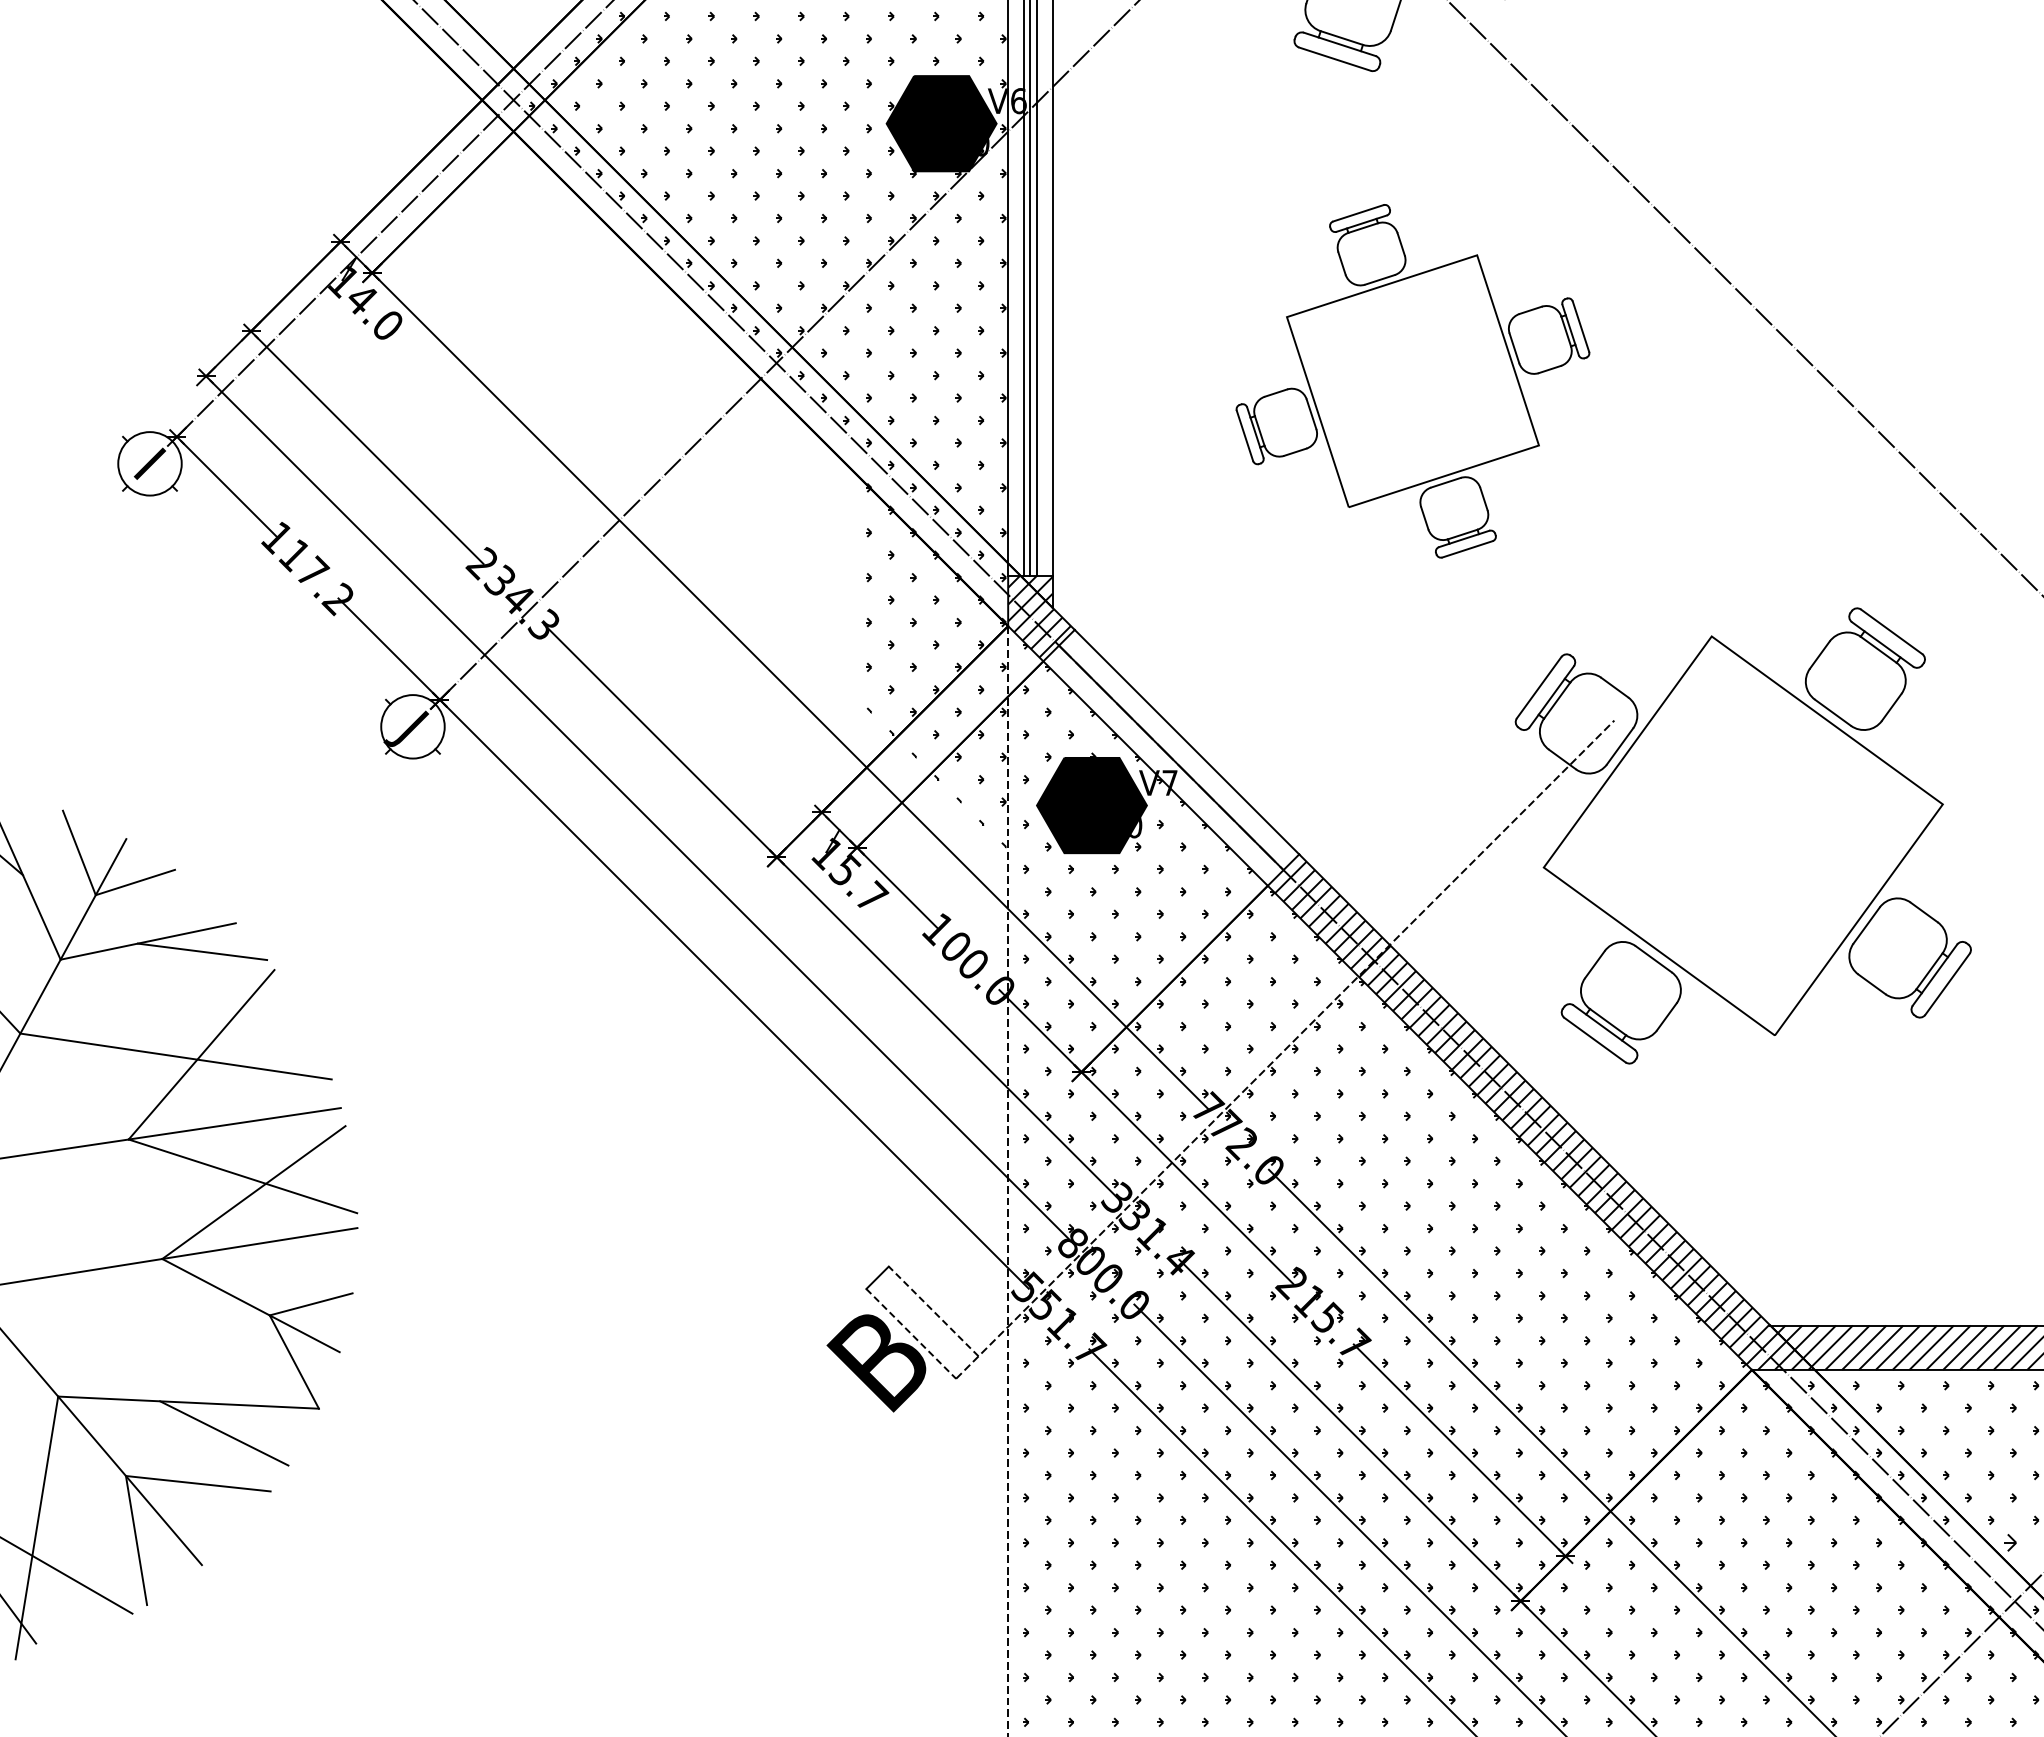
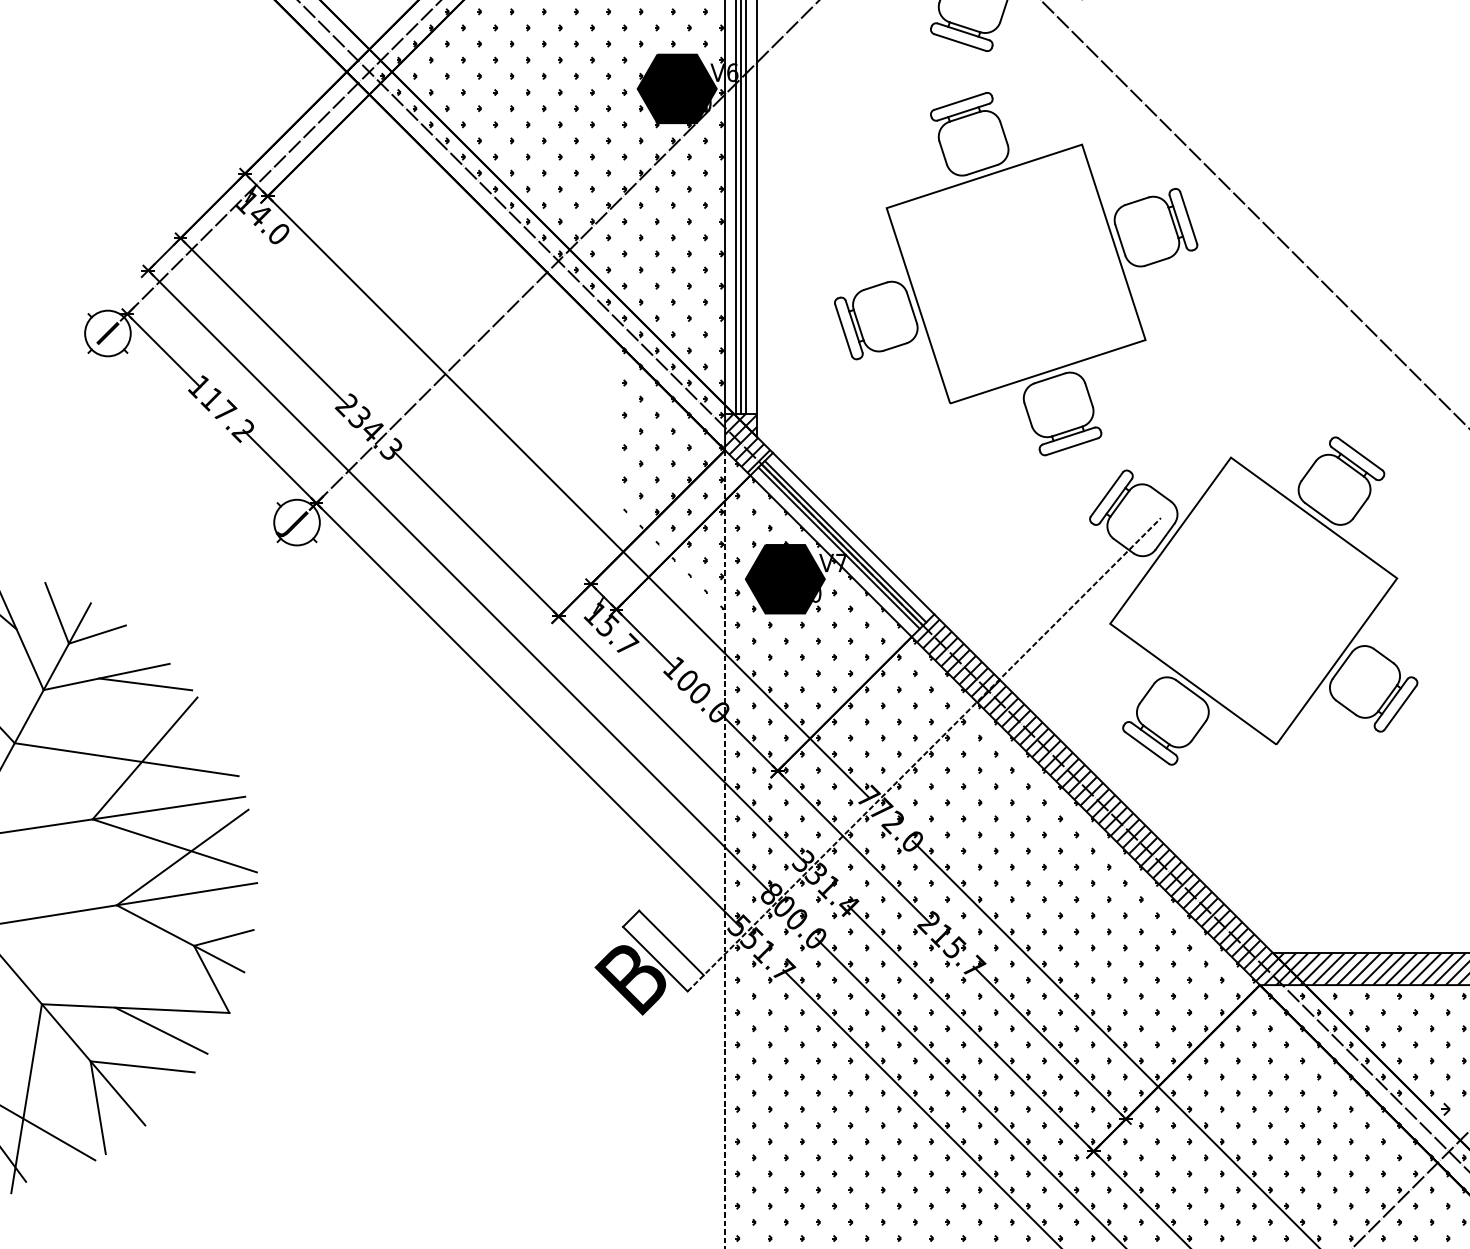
part: (1412, 381) -> (1015, 274), size x1.43
line: (1175, 753) -> (845, 541), added
line: (1166, 762) -> (838, 548), added
line: (933, 1311) -> (671, 943), dashed -> solid
line: (911, 1334) -> (655, 959), dashed -> solid

